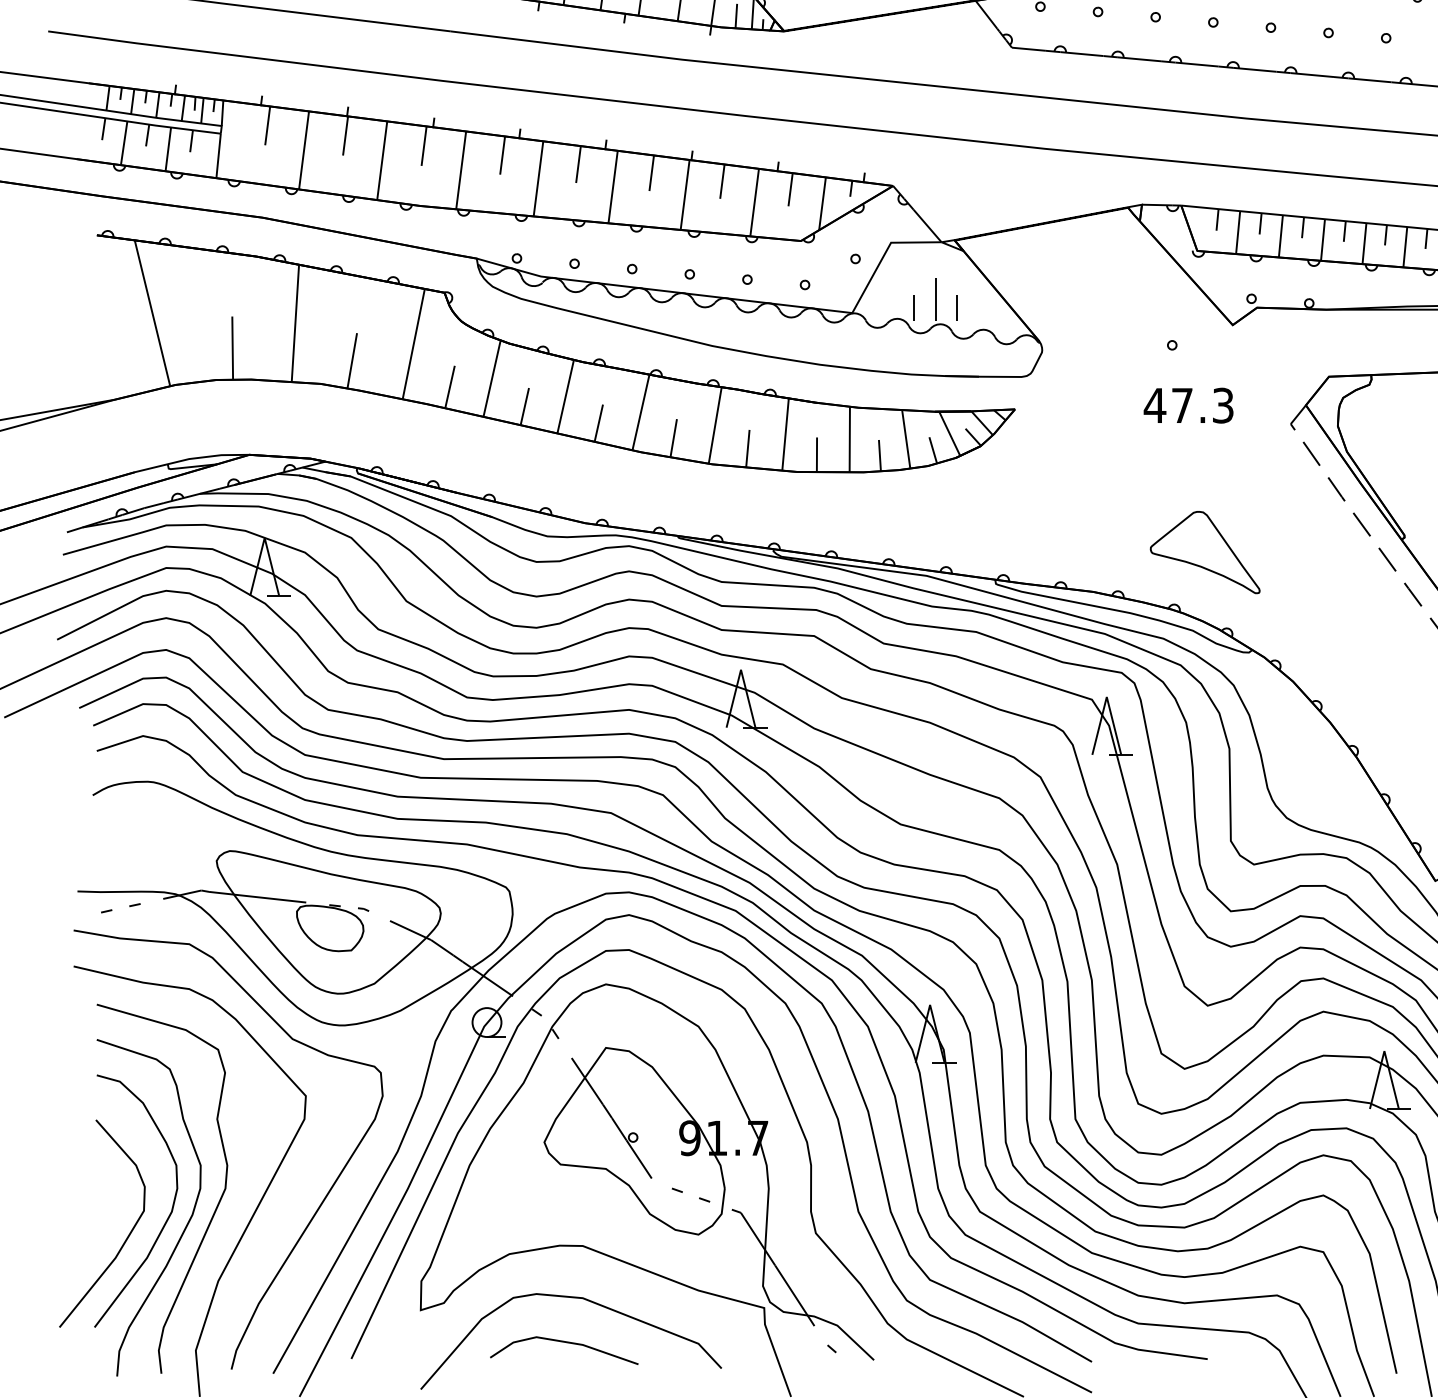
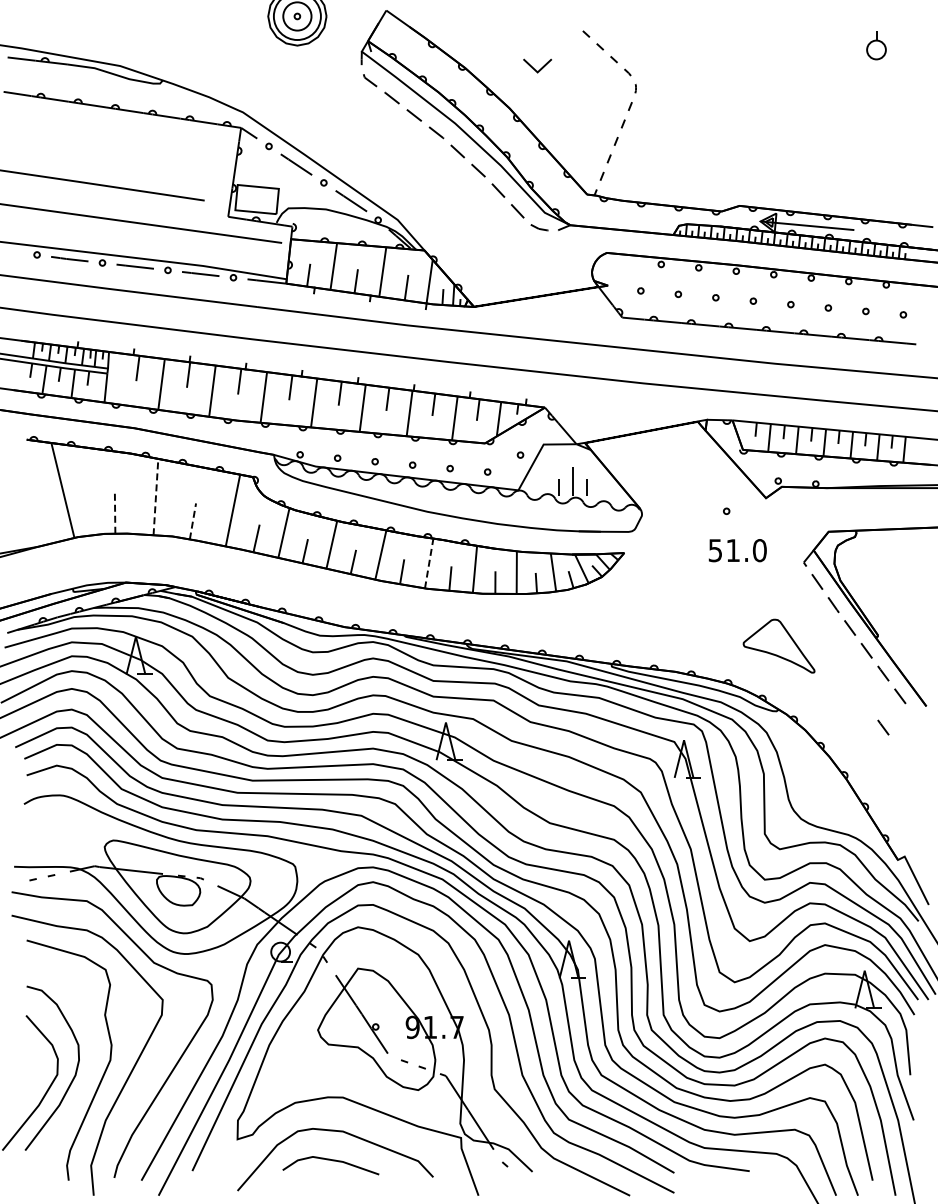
line: (294, 322) -> (155, 496), solid -> dashed
line: (233, 348) -> (115, 513), solid -> dashed
line: (353, 359) -> (193, 520), solid -> dashed
text: (1188, 405) -> (737, 550), 47.3 -> 51.0
line: (715, 425) -> (429, 563), solid -> dashed
part: (1204, 551) -> (778, 645), moved
line: (1413, 677) -> (883, 727), added
curve: (185, 1224) -> (84, 1083), removed

